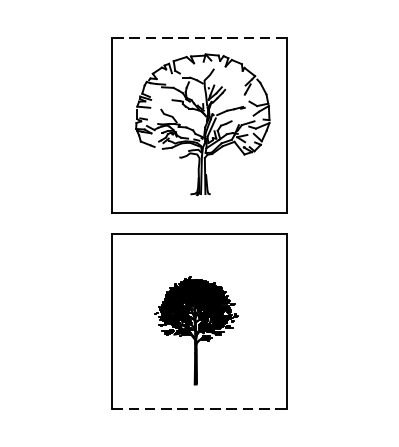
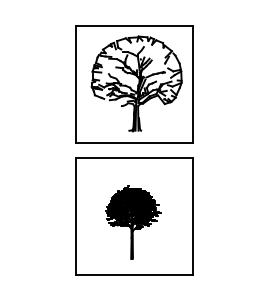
line: (199, 37) -> (134, 25), dashed -> solid
line: (199, 409) -> (134, 275), dashed -> solid

